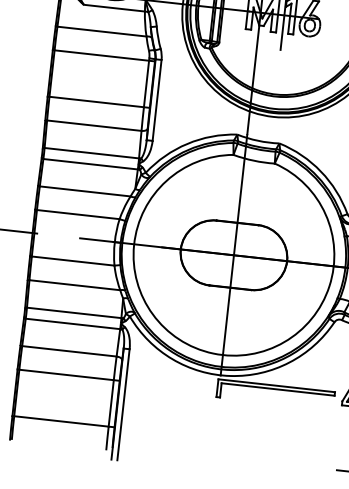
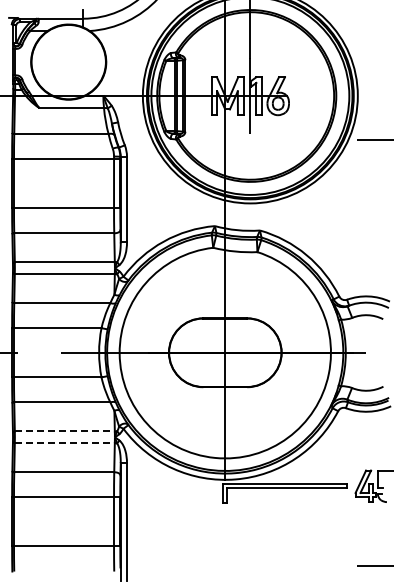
line: (73, 312) -> (64, 431), solid -> dashed
line: (72, 324) -> (64, 443), solid -> dashed

